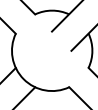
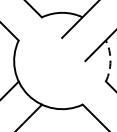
arc: (92, 50) -> (110, 60), solid -> dashed

